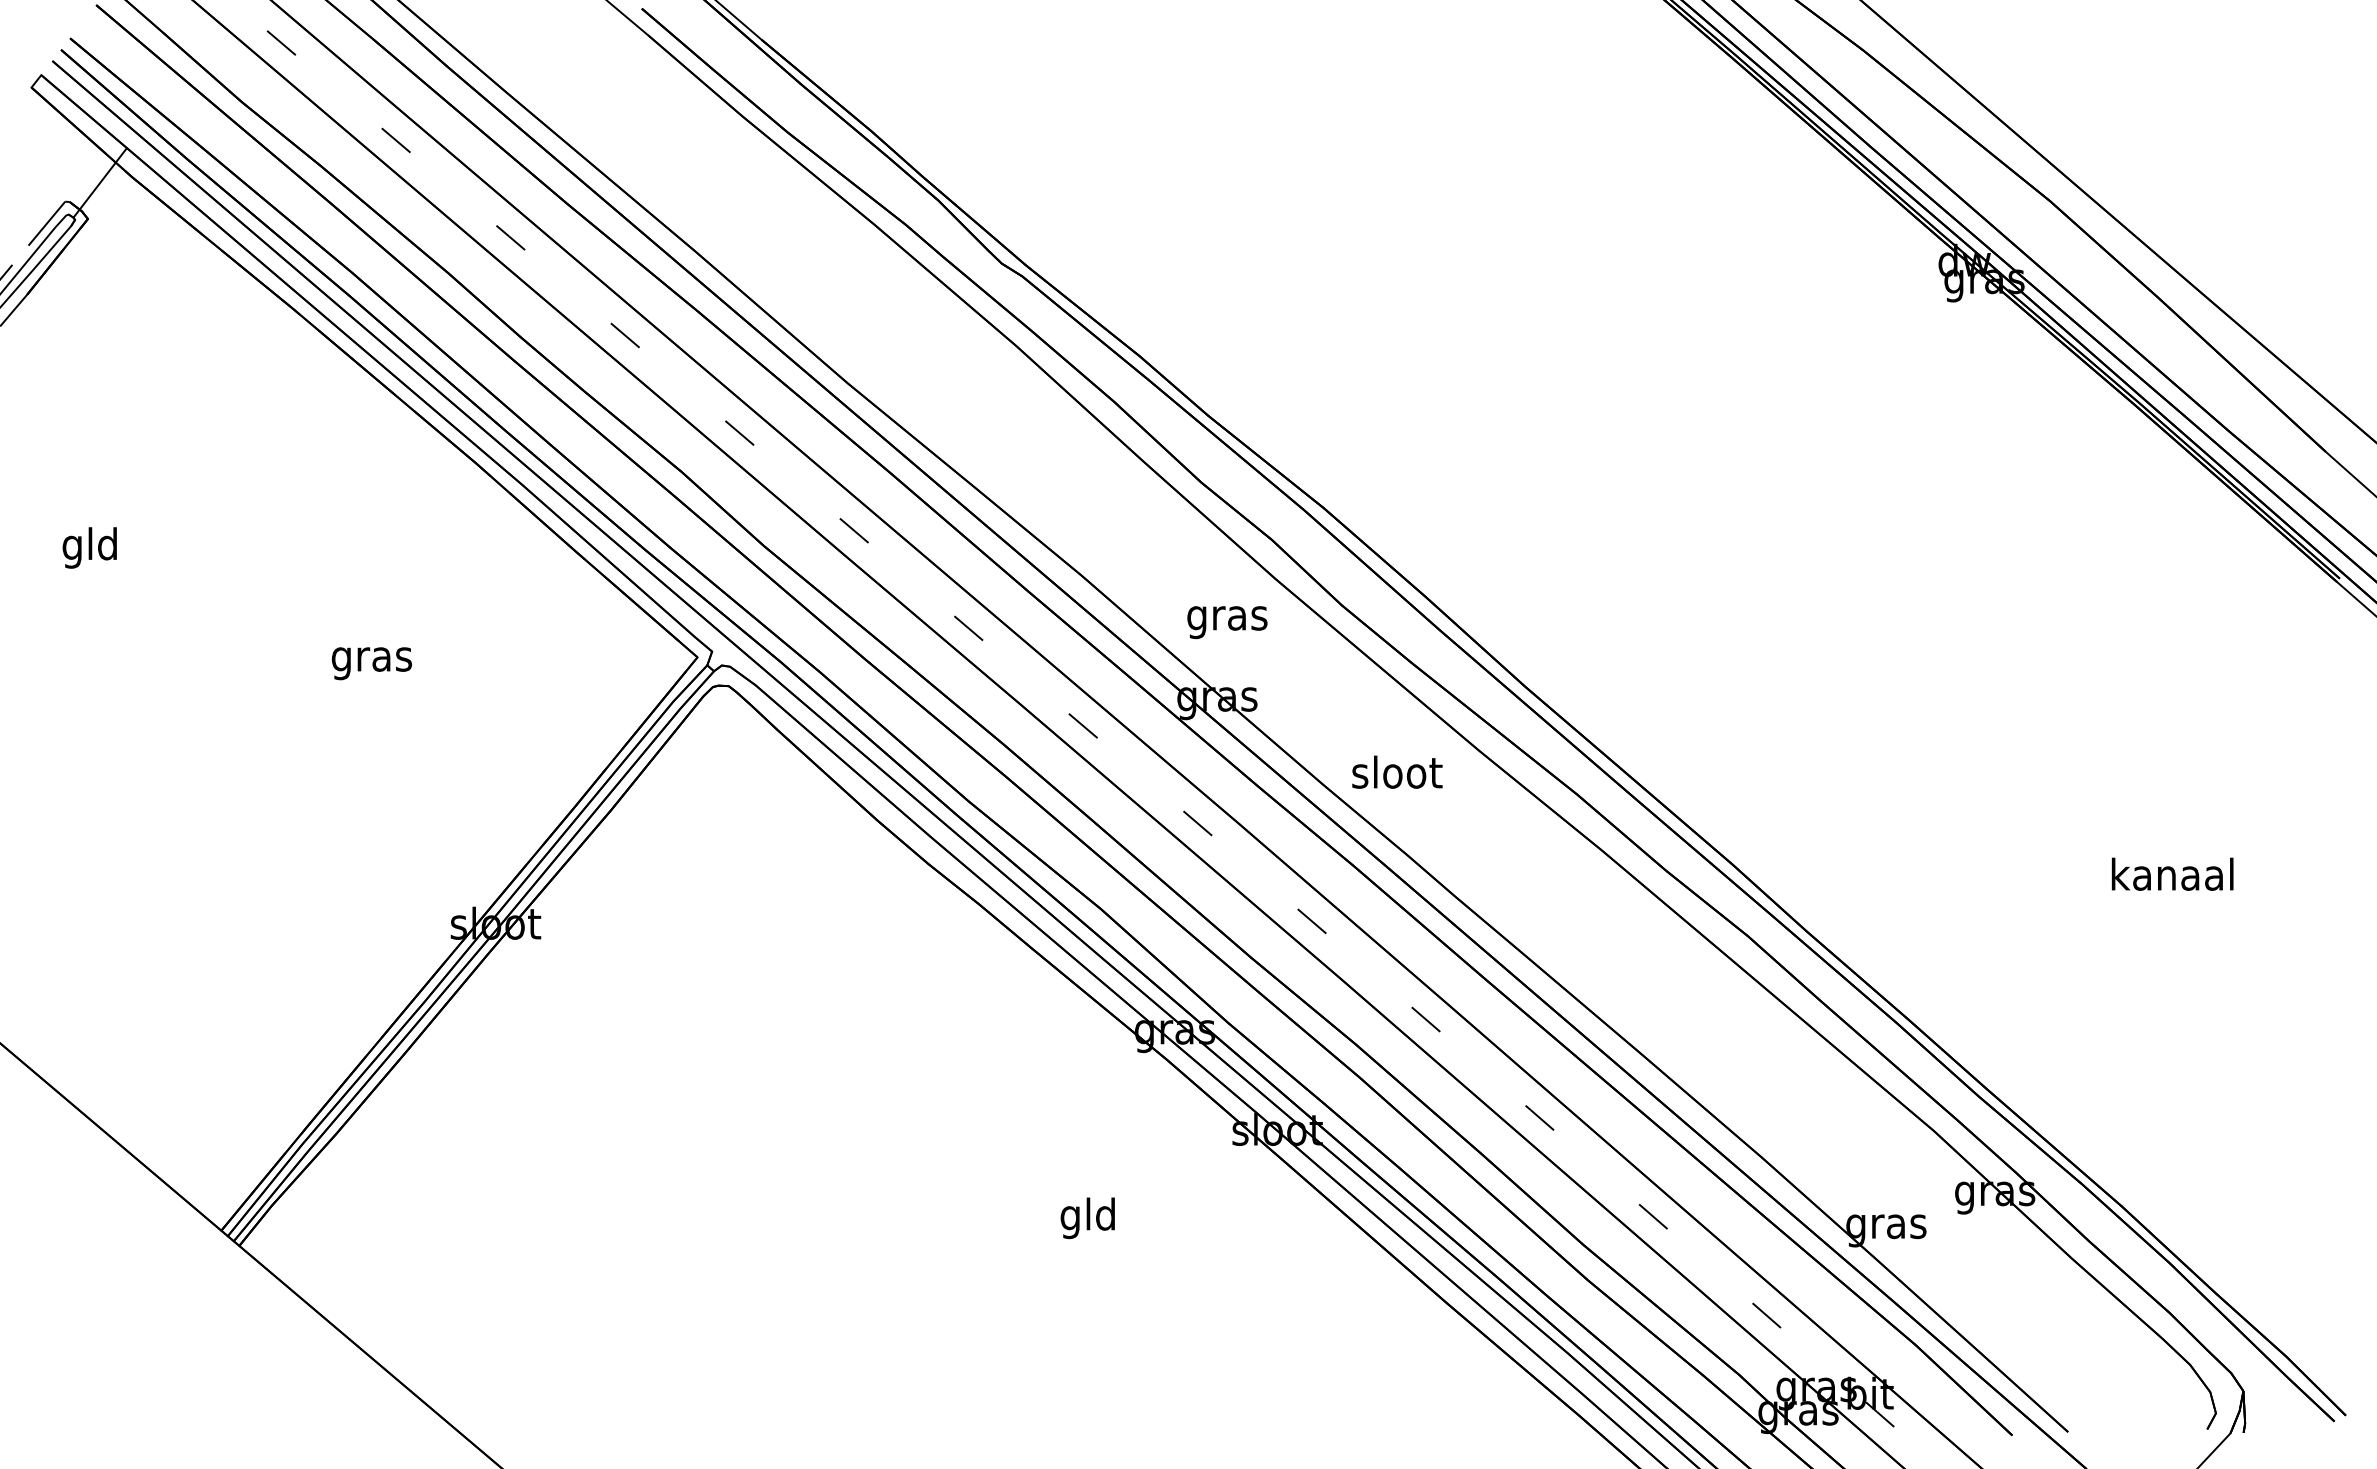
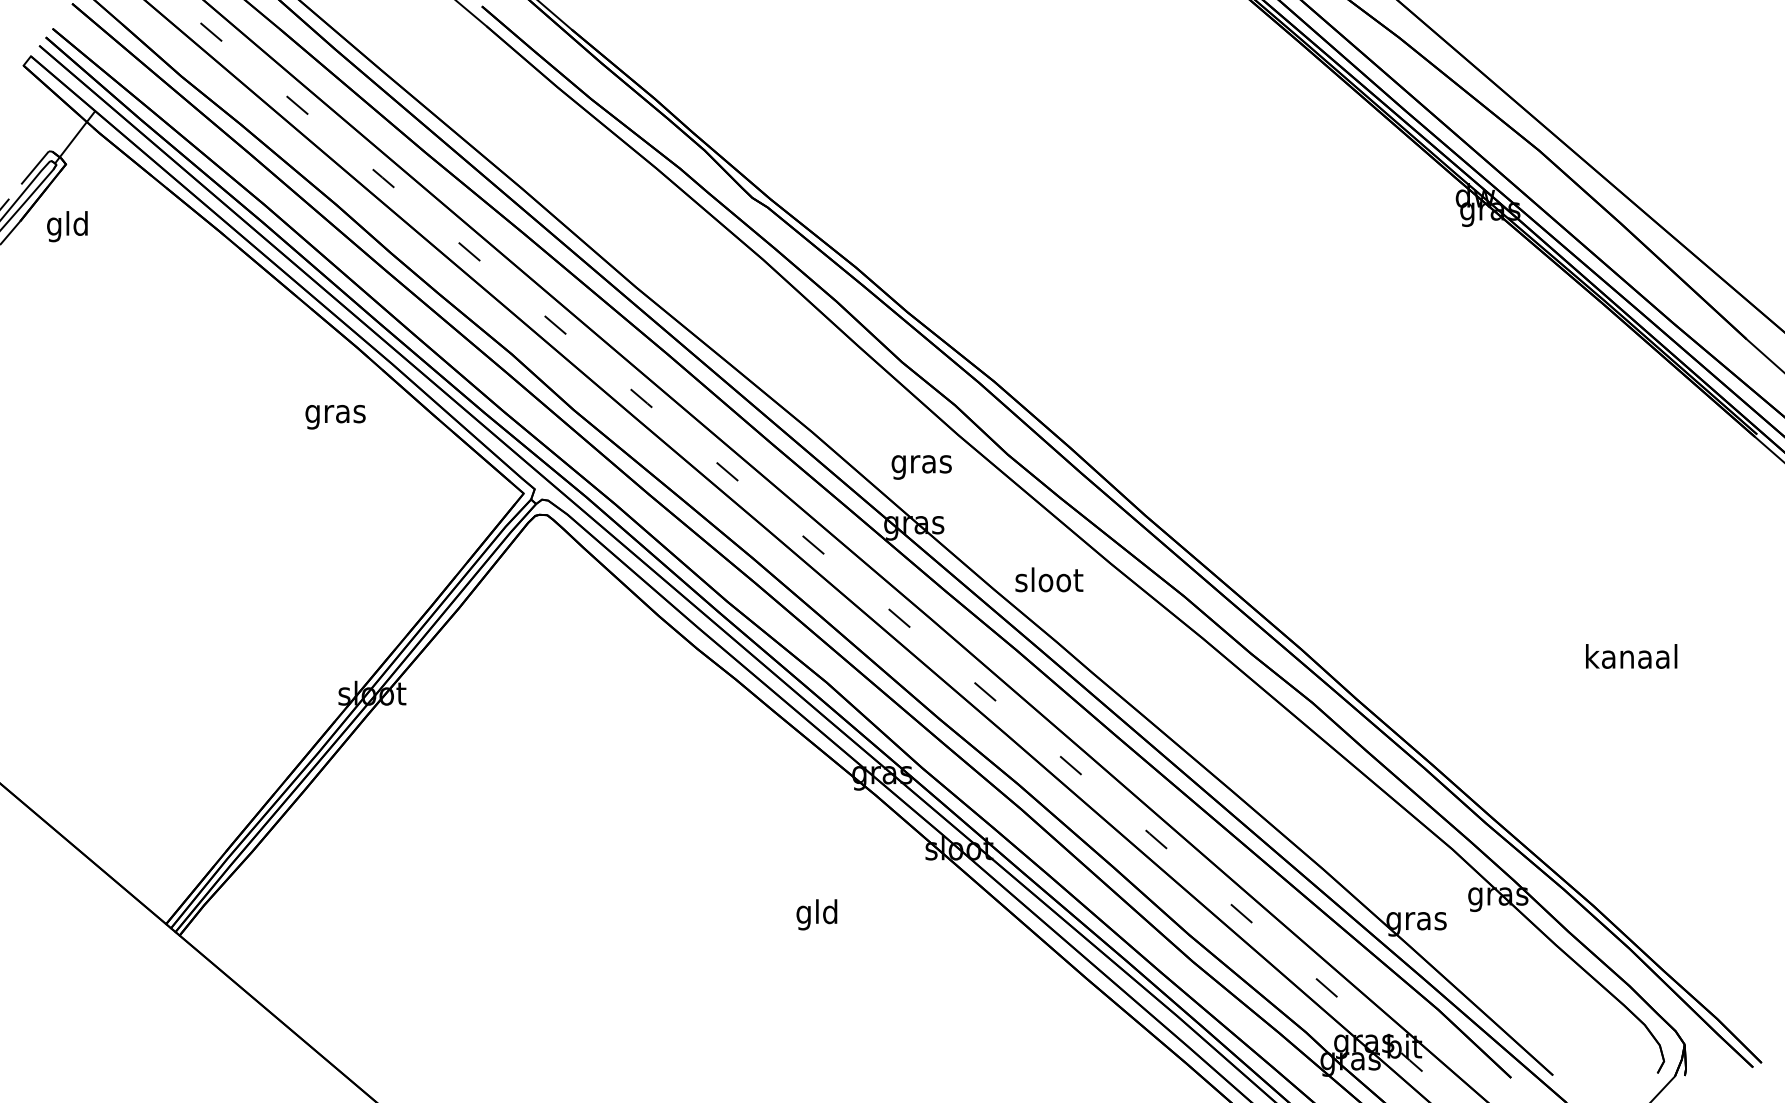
text: (89, 547) -> (67, 226), moved
text: (371, 663) -> (335, 417), moved

